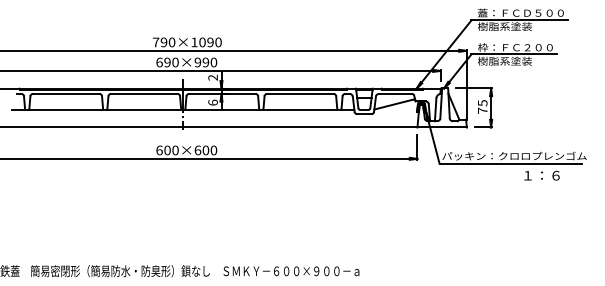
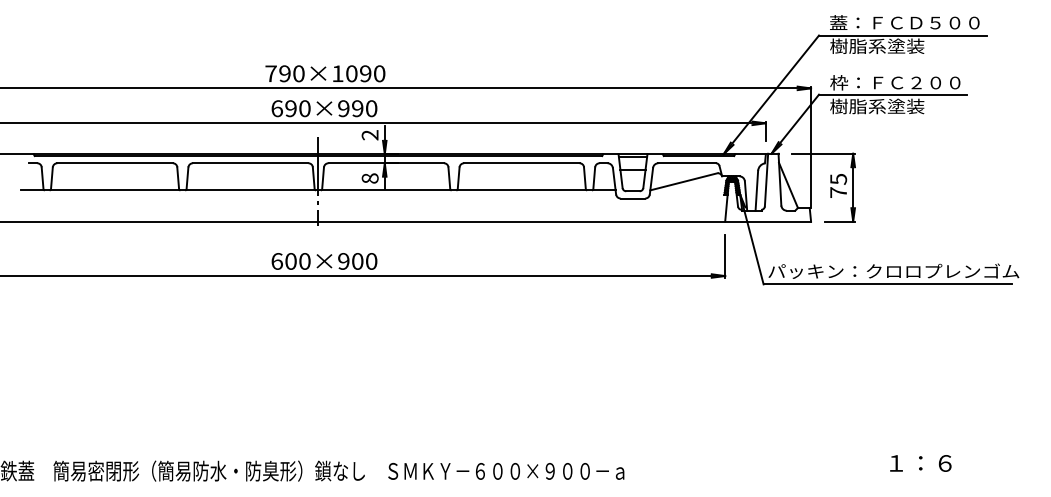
text: (212, 102) -> (369, 178), 6 -> 8
text: (197, 150) -> (343, 261), 600×600 -> 600×900
text: (541, 175) -> (919, 463), moved

